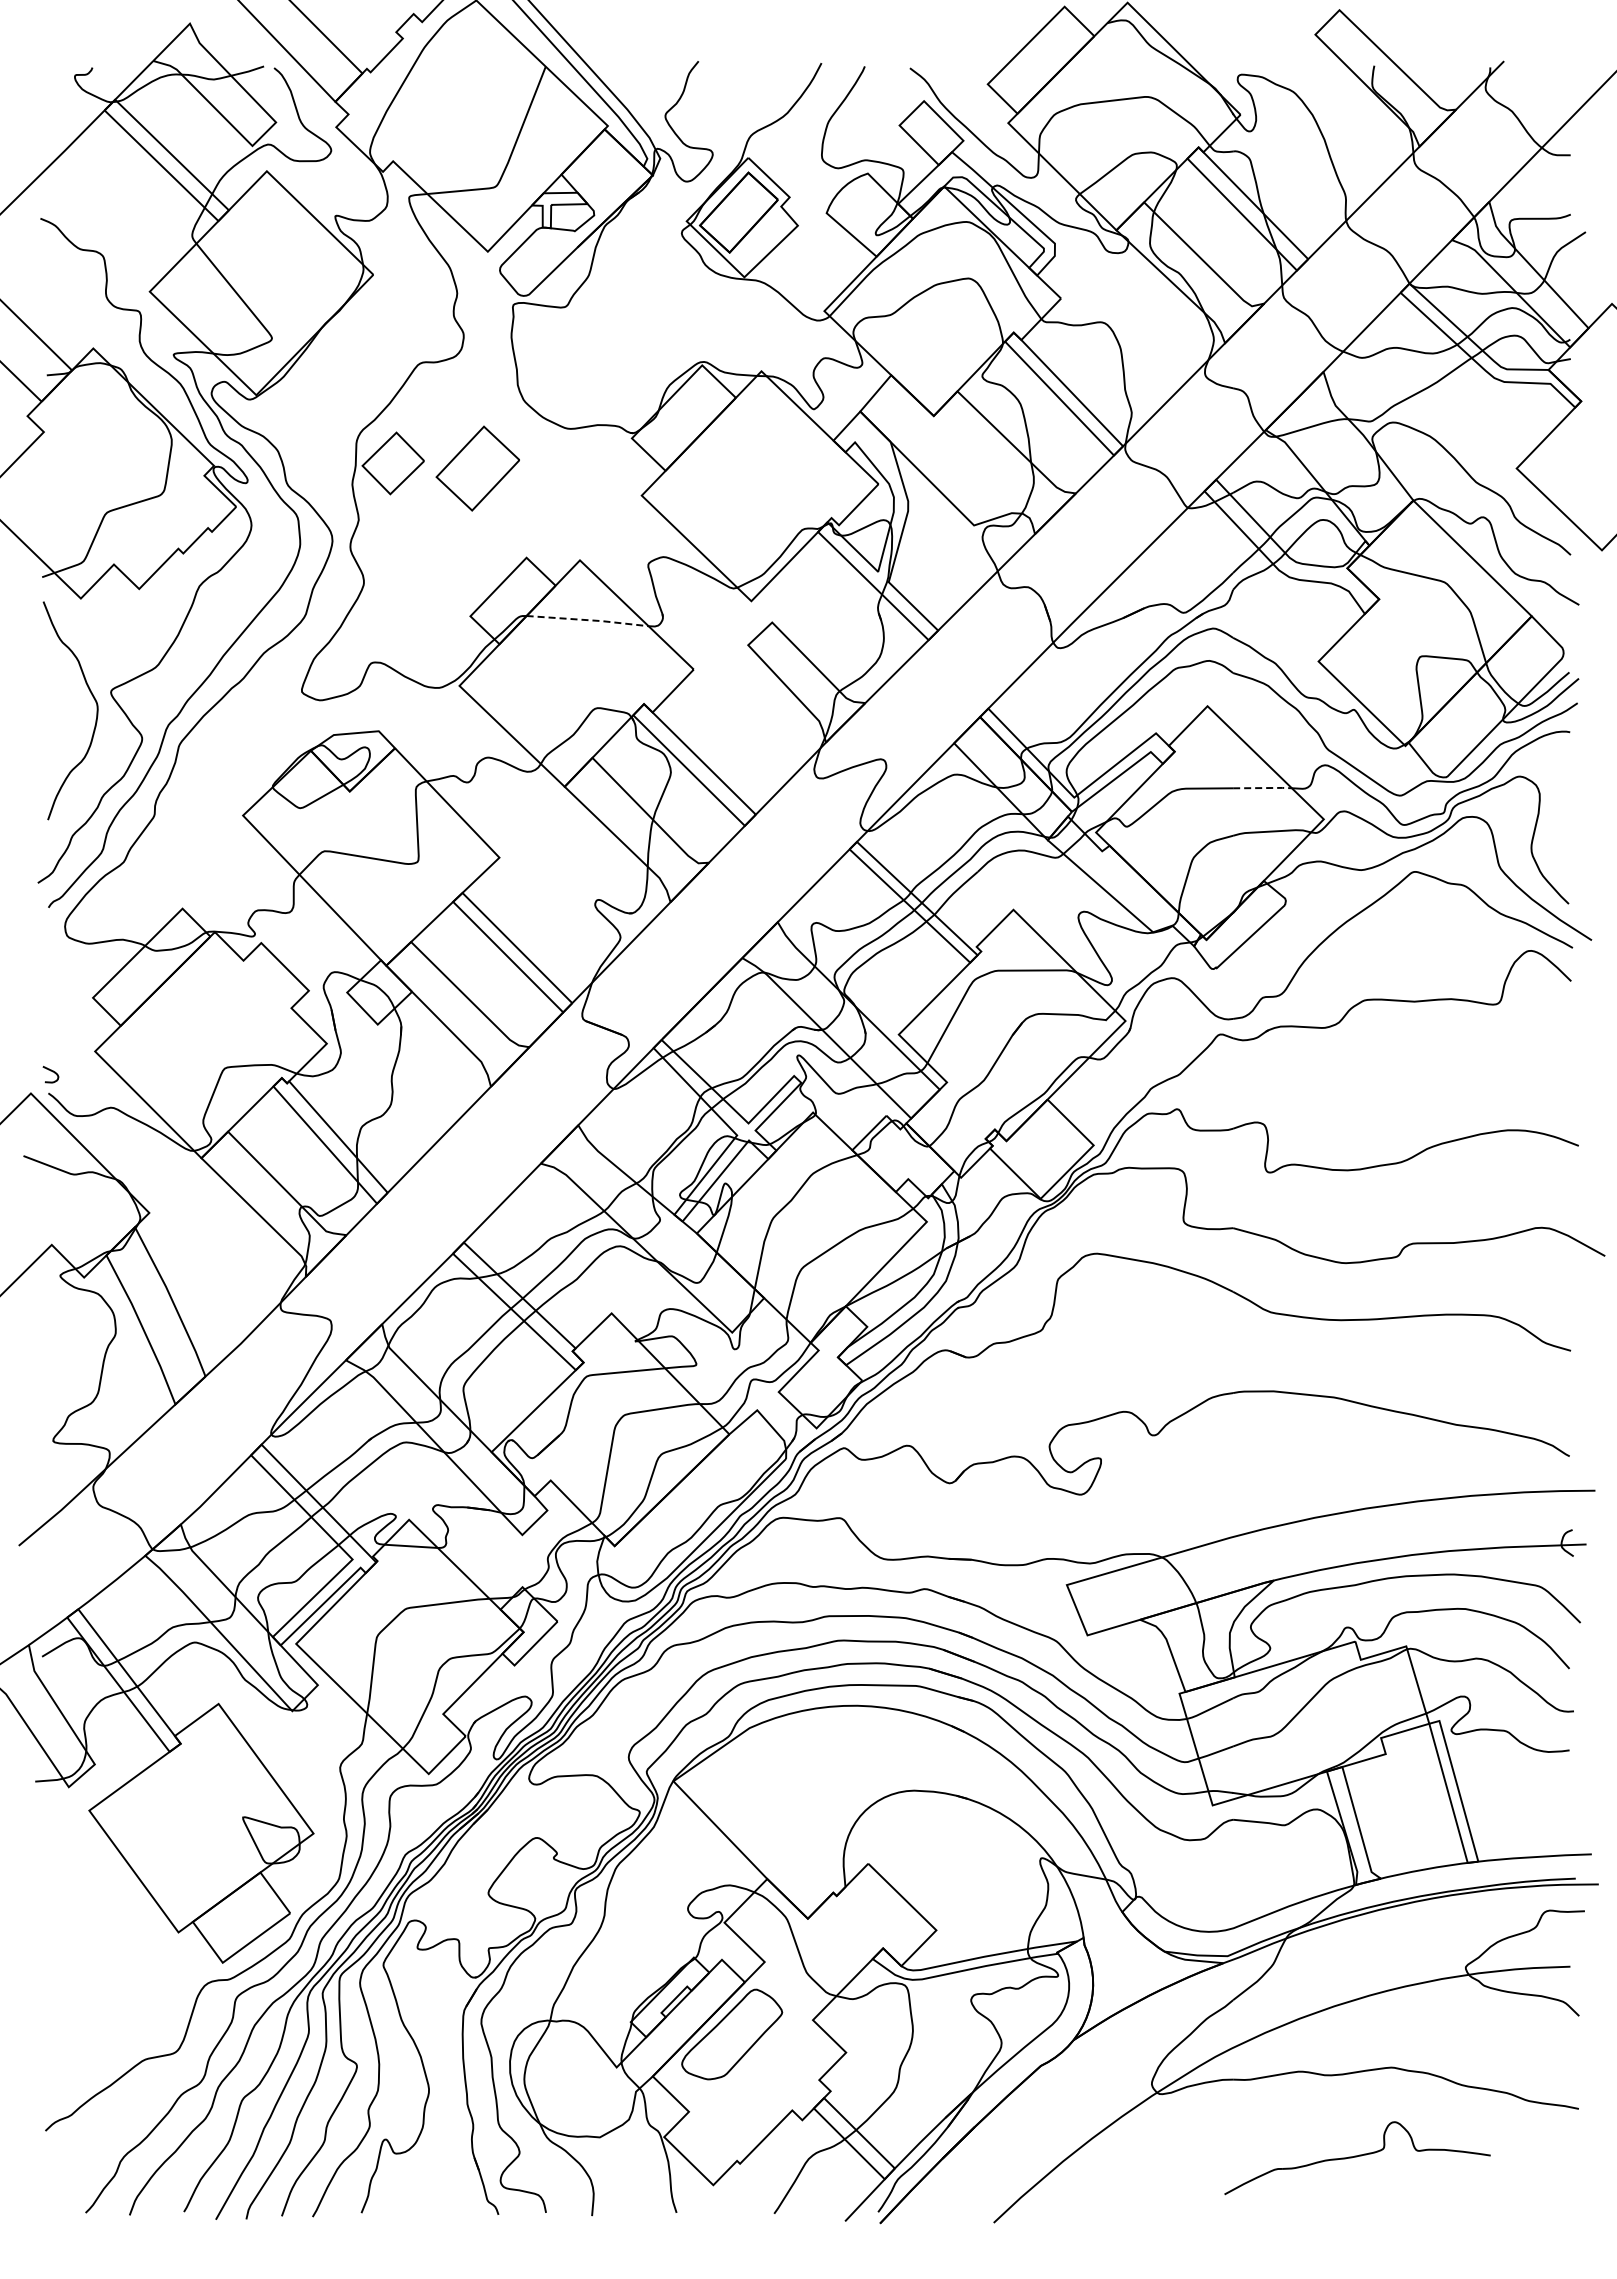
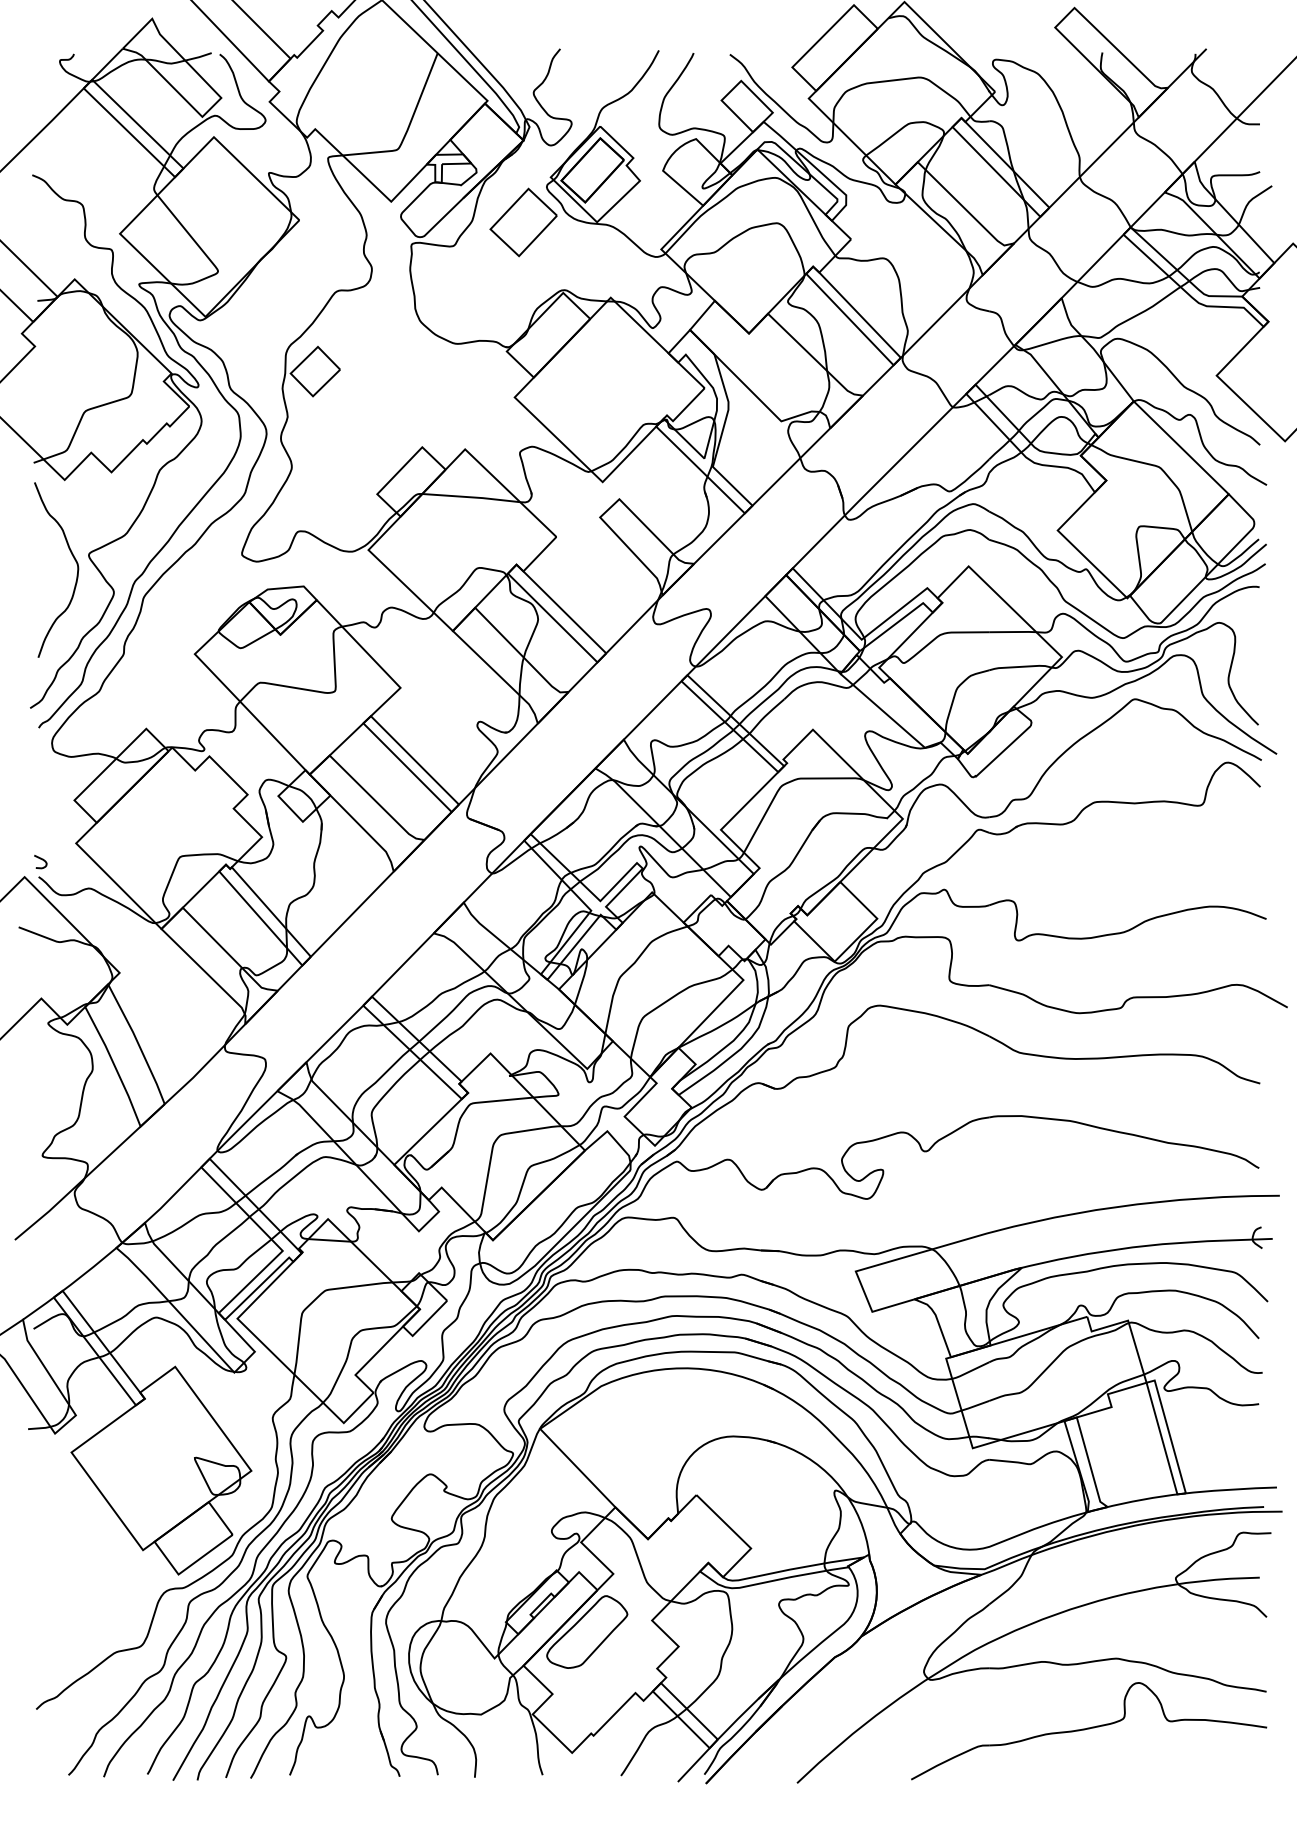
part: (477, 468) -> (523, 222), moved
line: (588, 620) -> (471, 497), dashed -> solid
line: (1263, 788) -> (1013, 632), dashed -> solid
part: (1357, 2158) -> (1088, 1731), size x1.67

